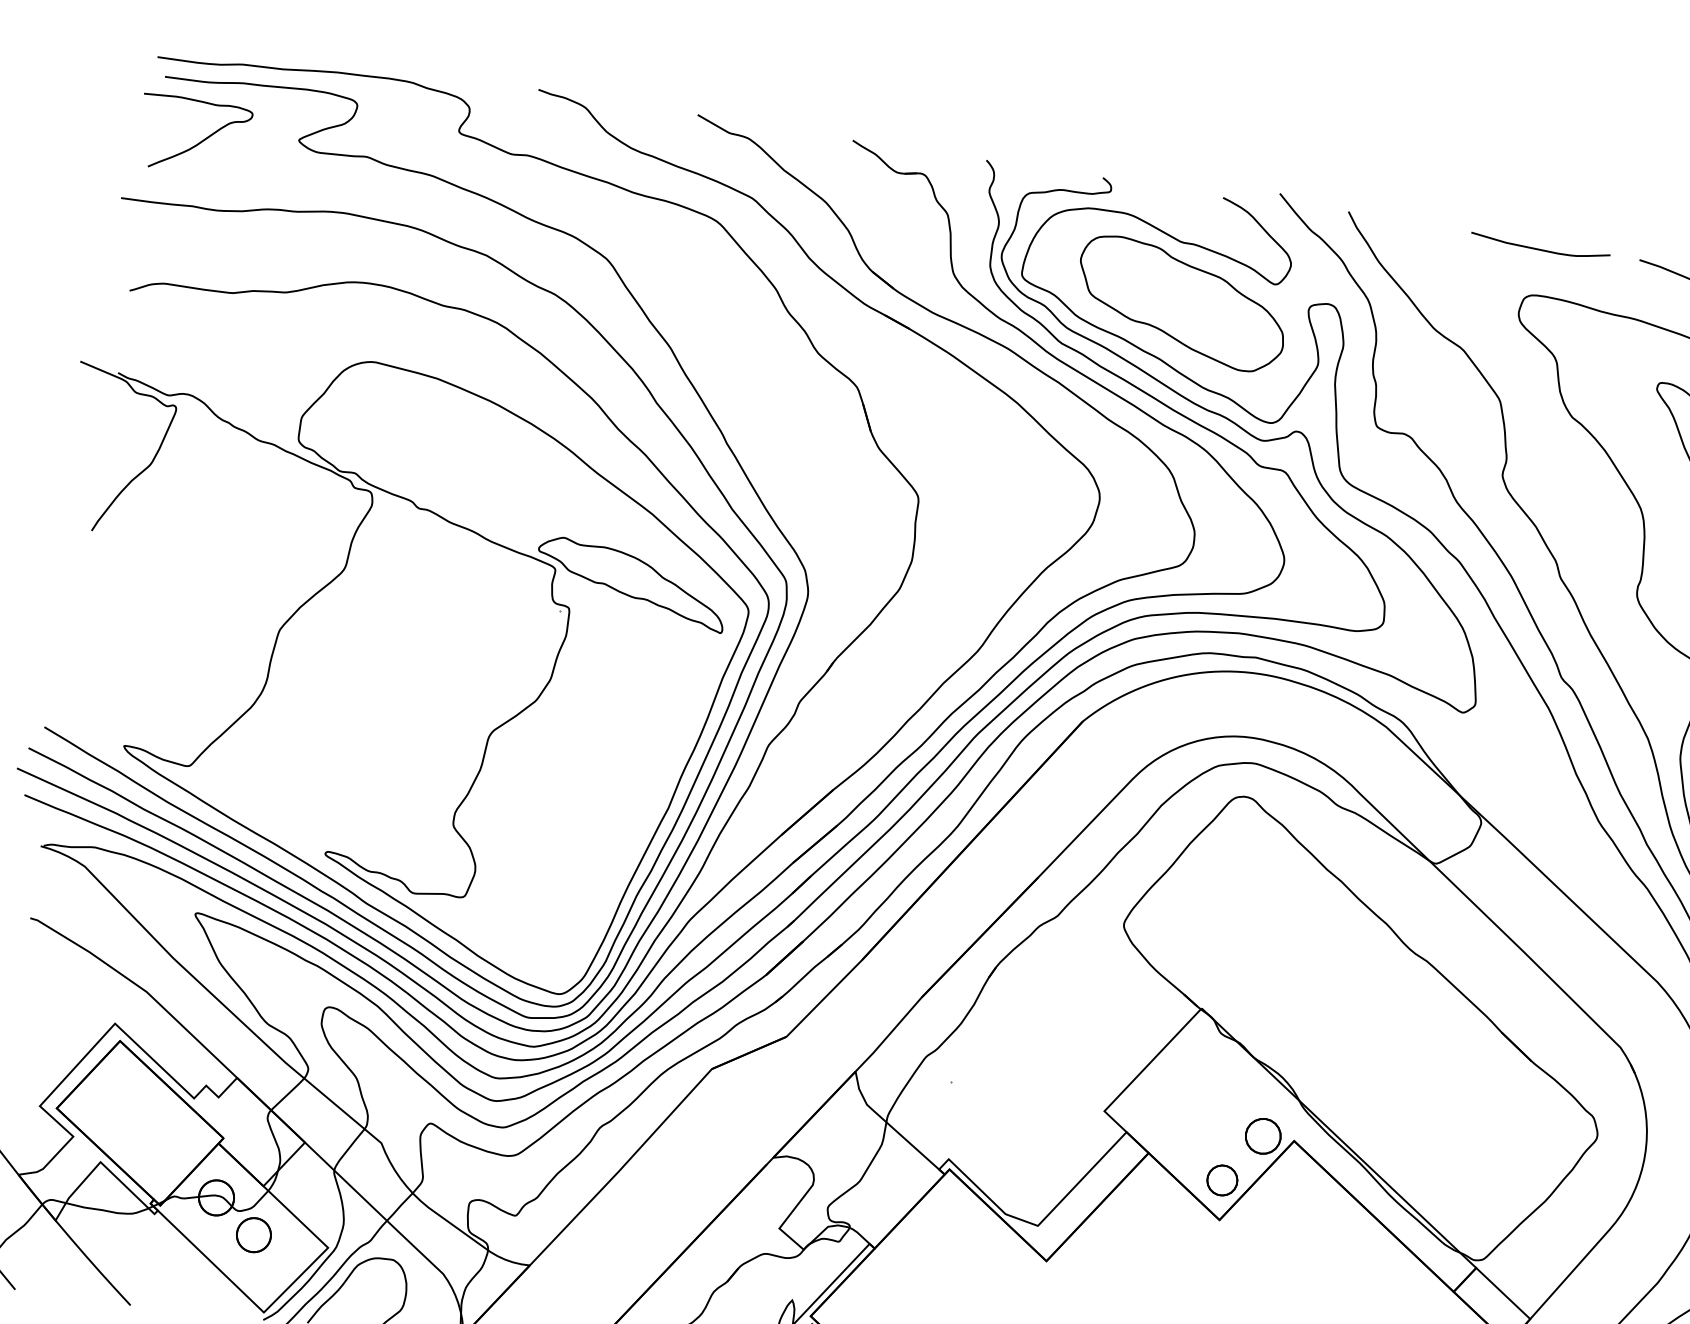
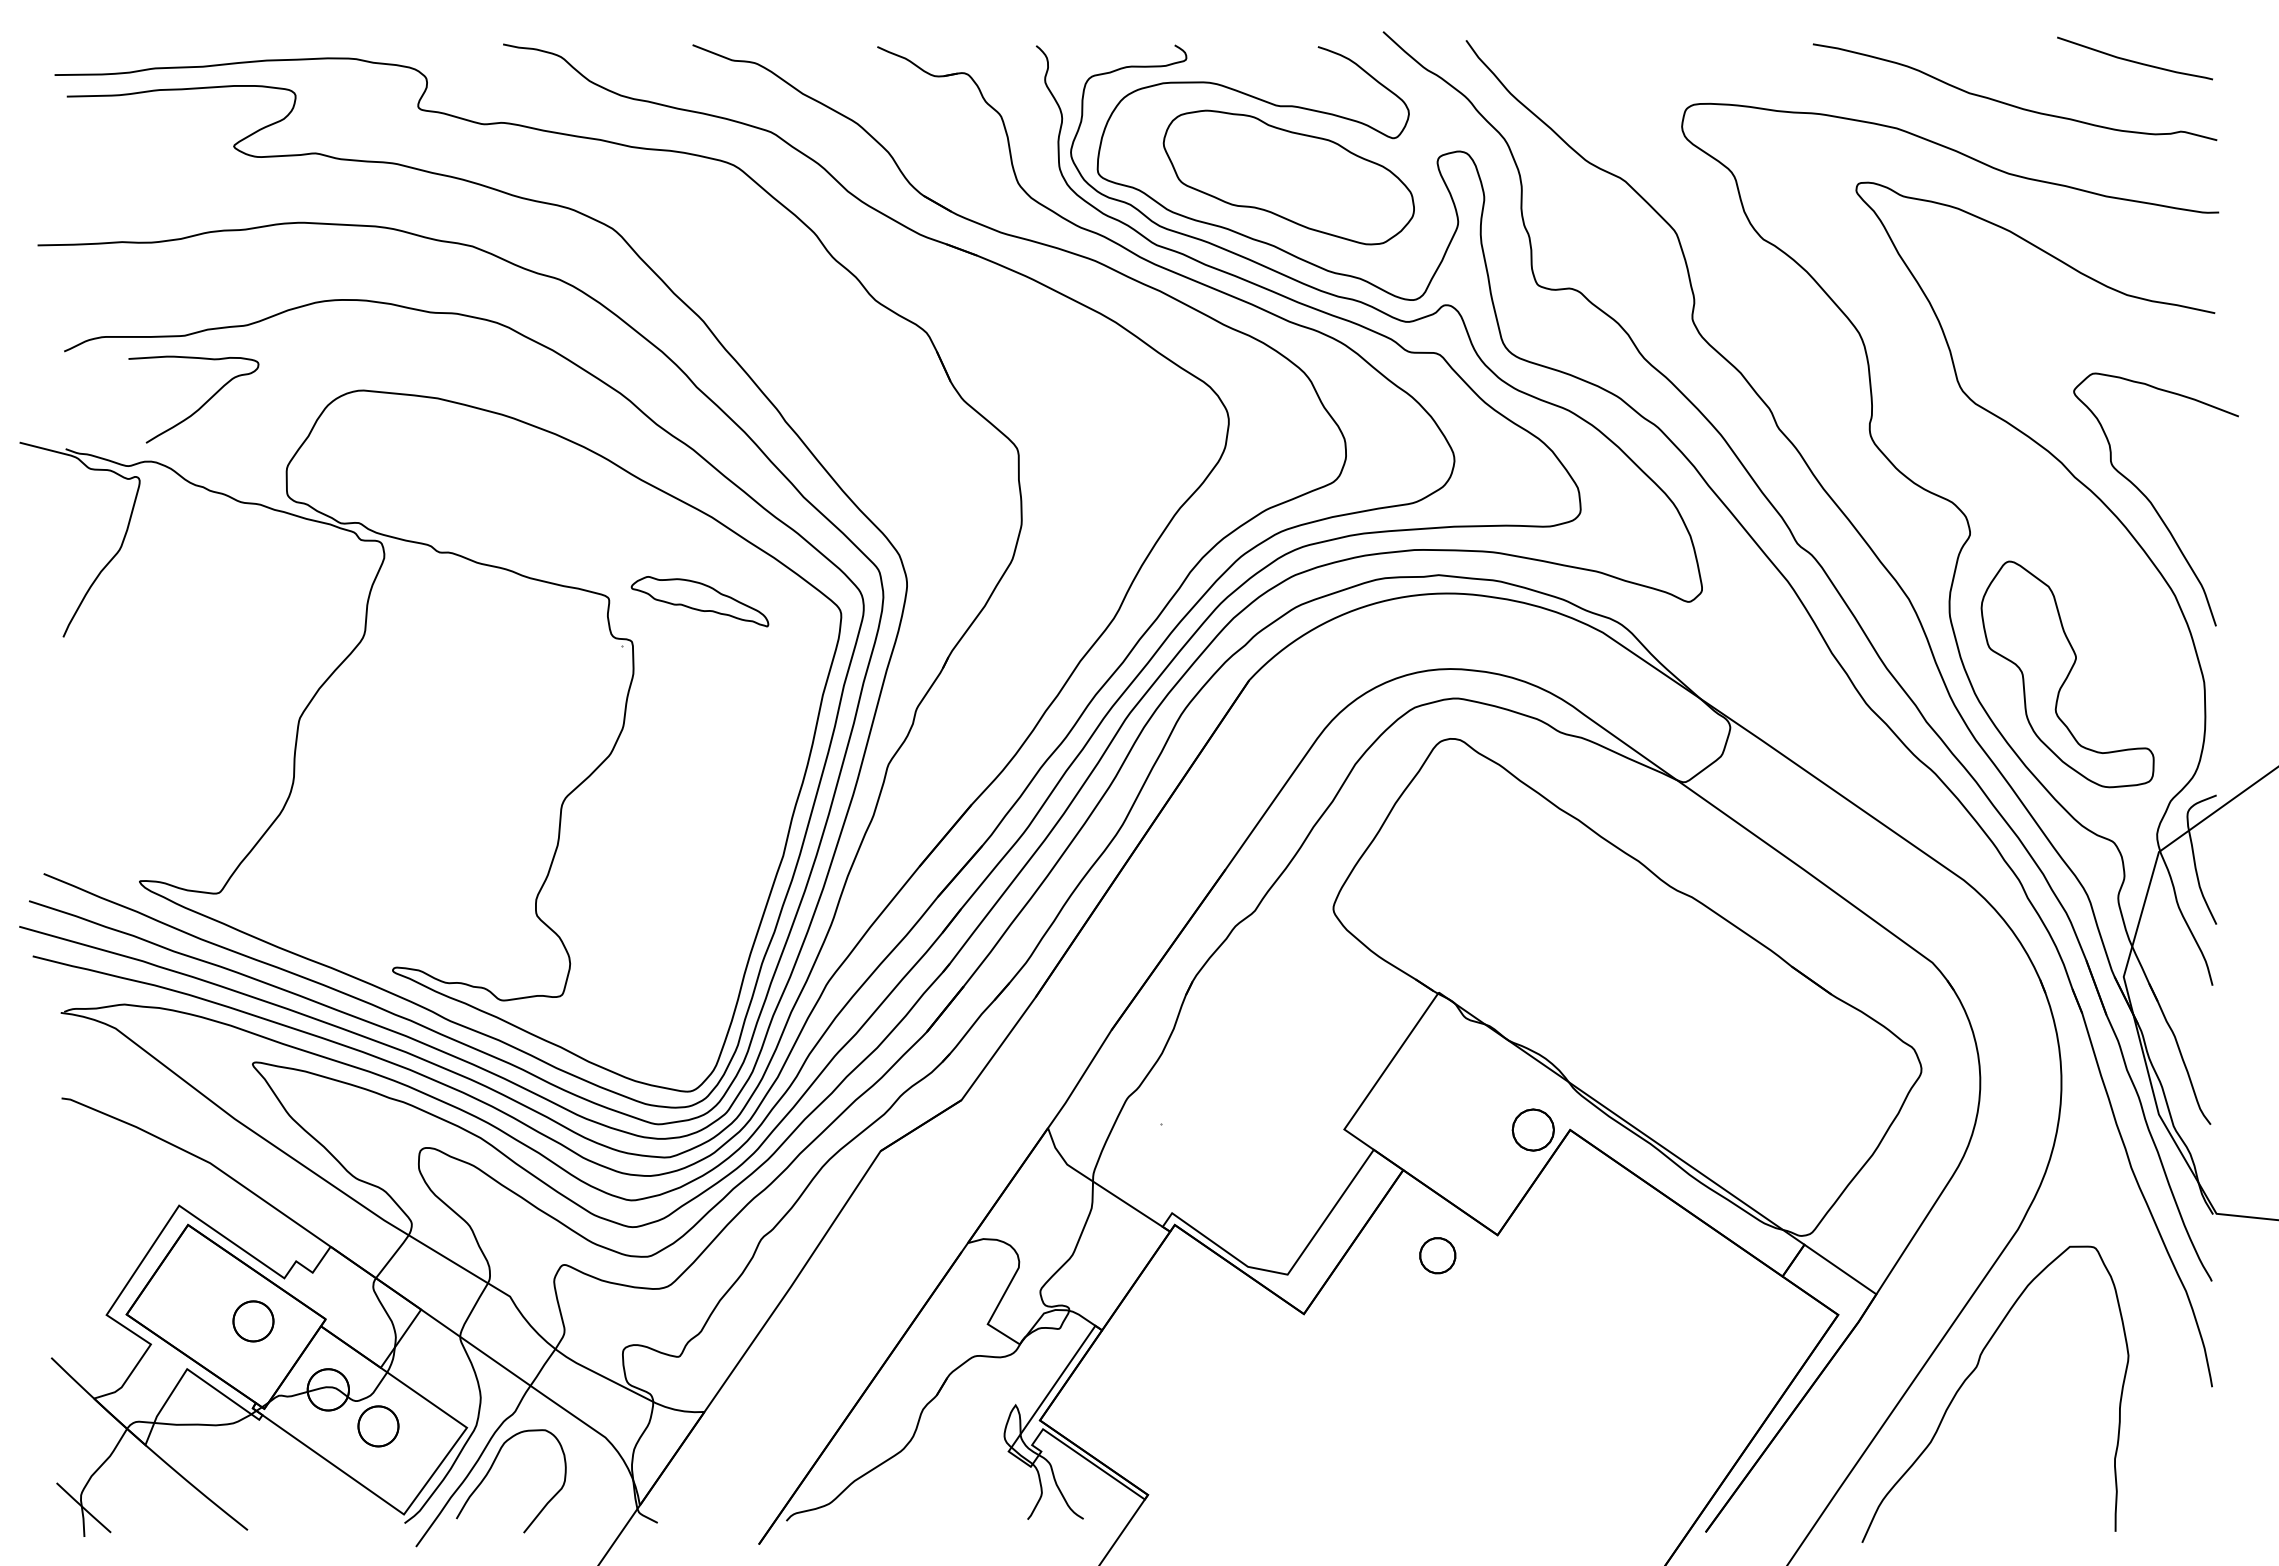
curve: (198, 142) -> (200, 406), moved
curve: (1540, 249) -> (1695, 49), removed
part: (631, 583) -> (699, 601), size x0.6
part: (162, 1130) -> (253, 1321), added
part: (1222, 1180) -> (1437, 1255), moved

